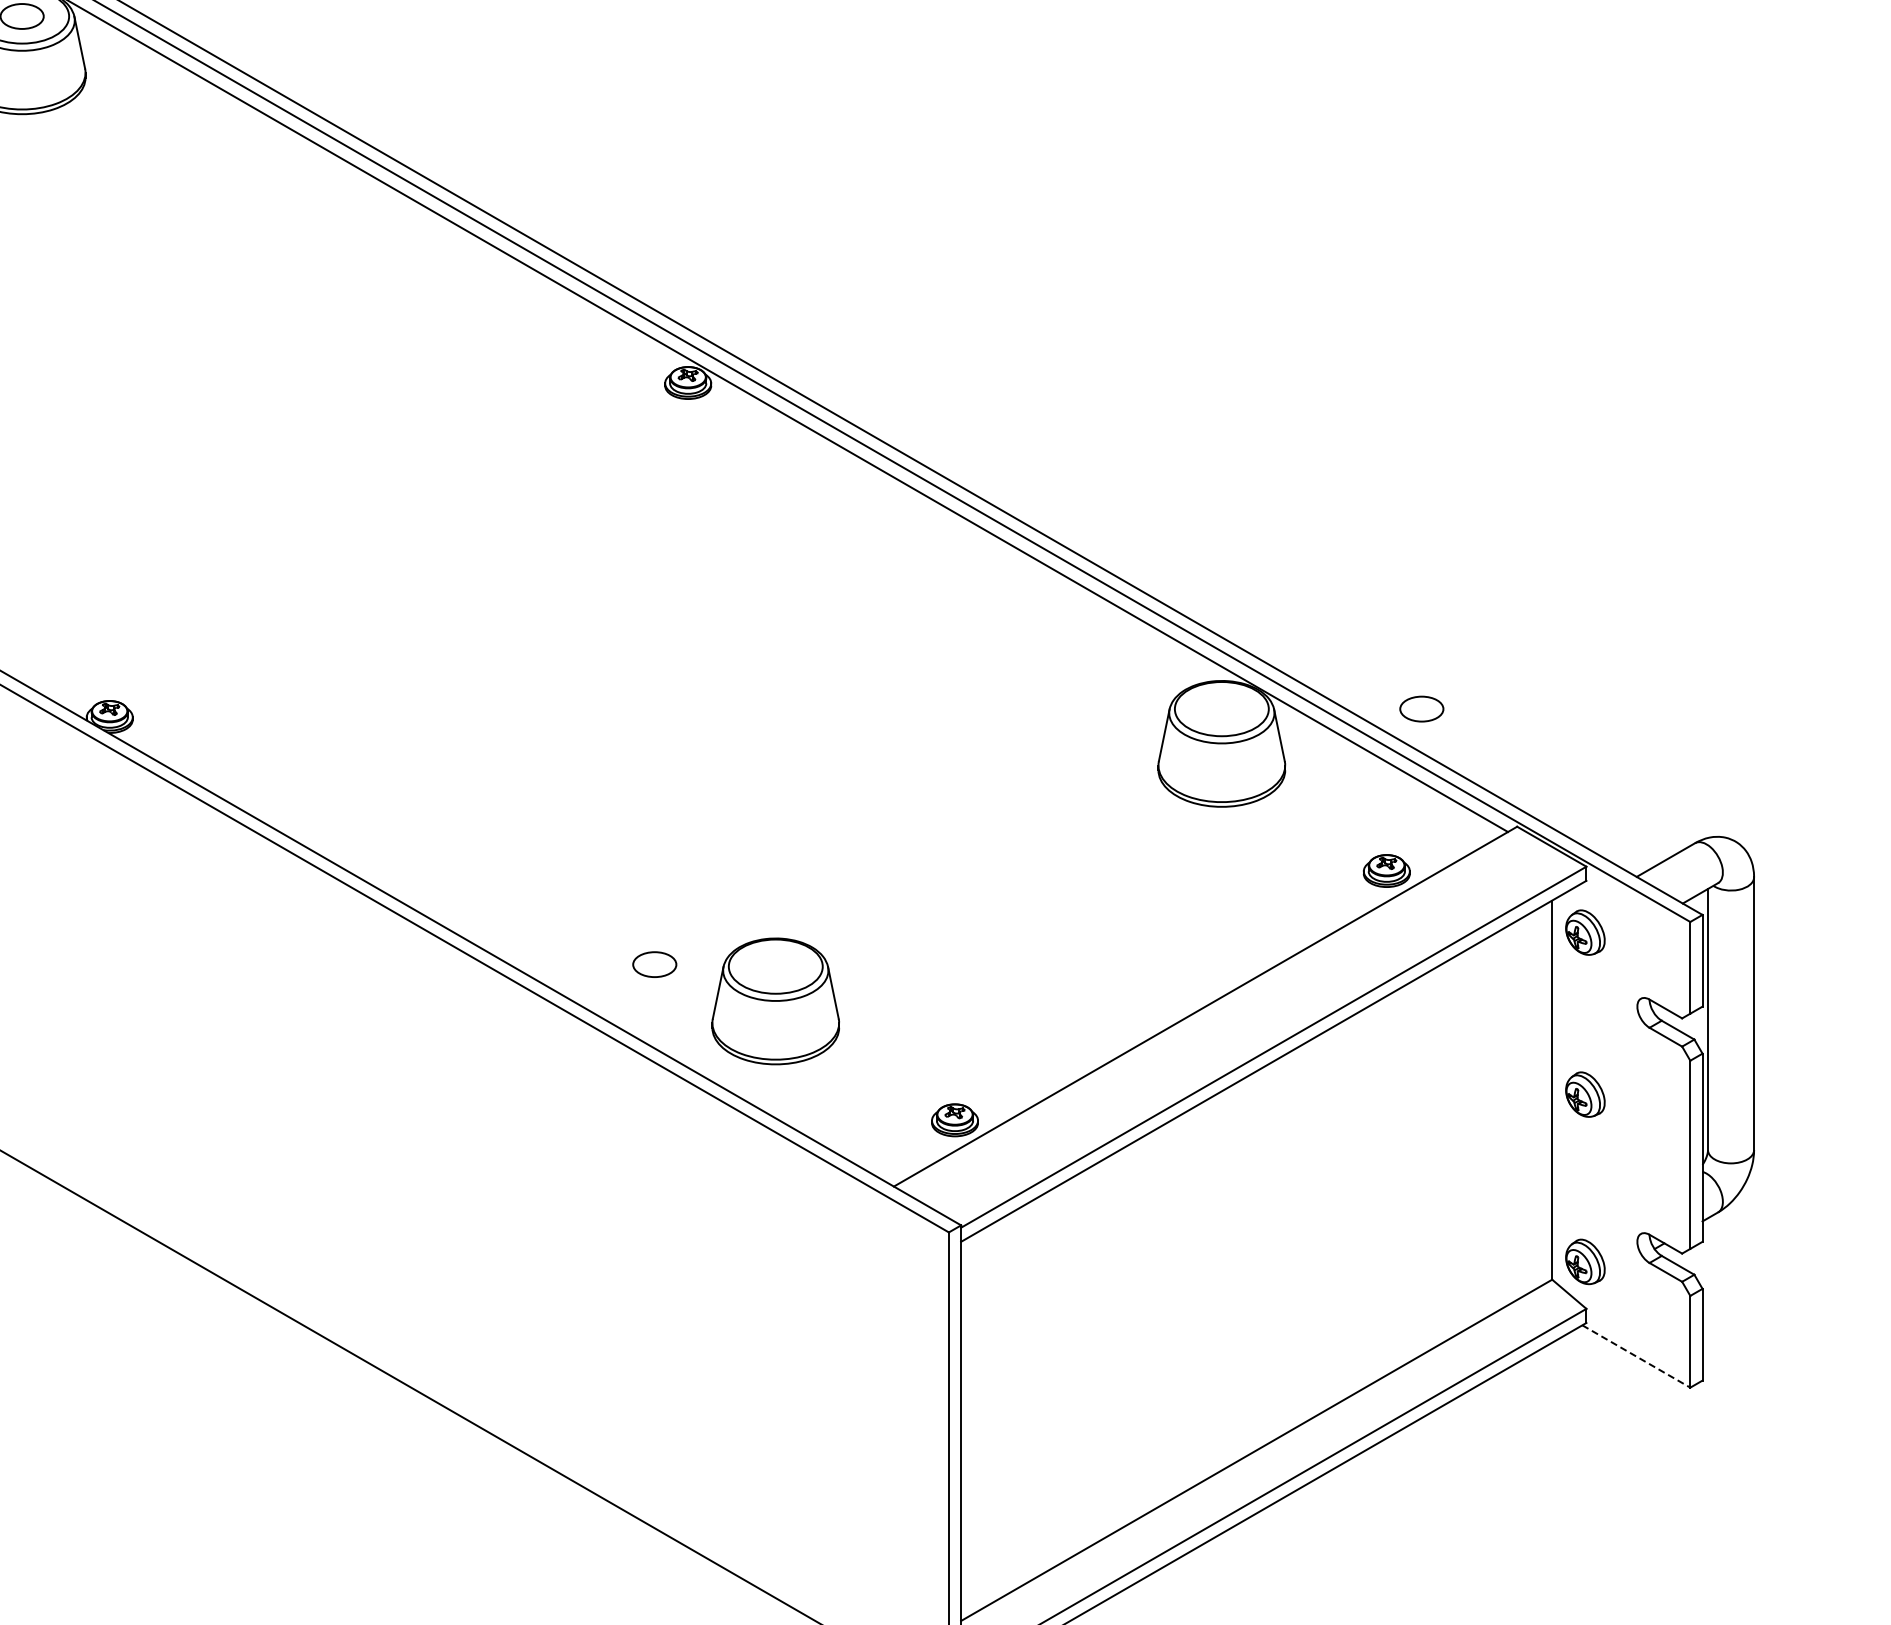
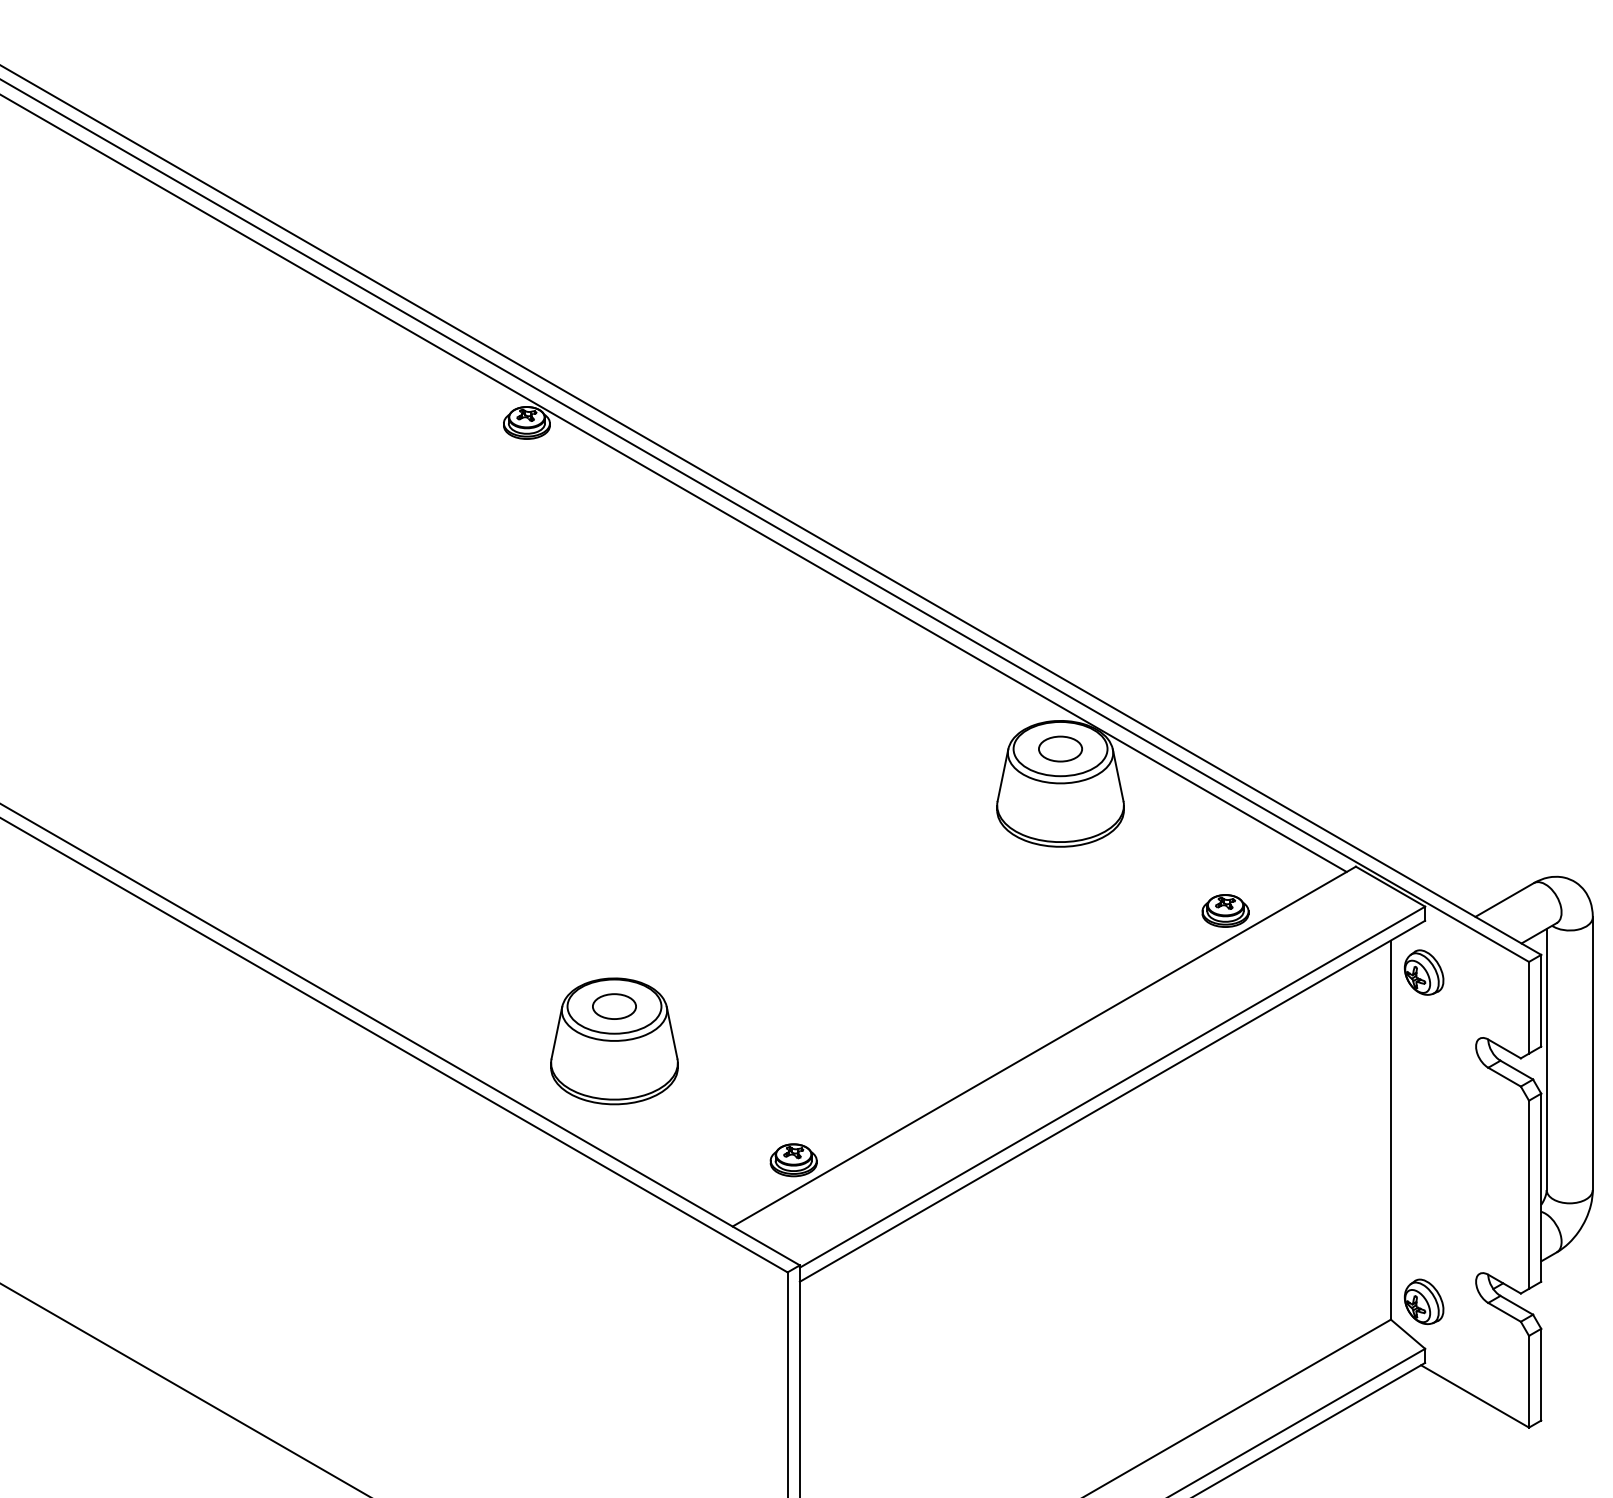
part: (1421, 708) -> (1060, 748), moved
part: (654, 964) -> (614, 1006), moved
part: (1585, 1094) -> (1424, 1134), removed
line: (1636, 1356) -> (1475, 1396), dashed -> solid

